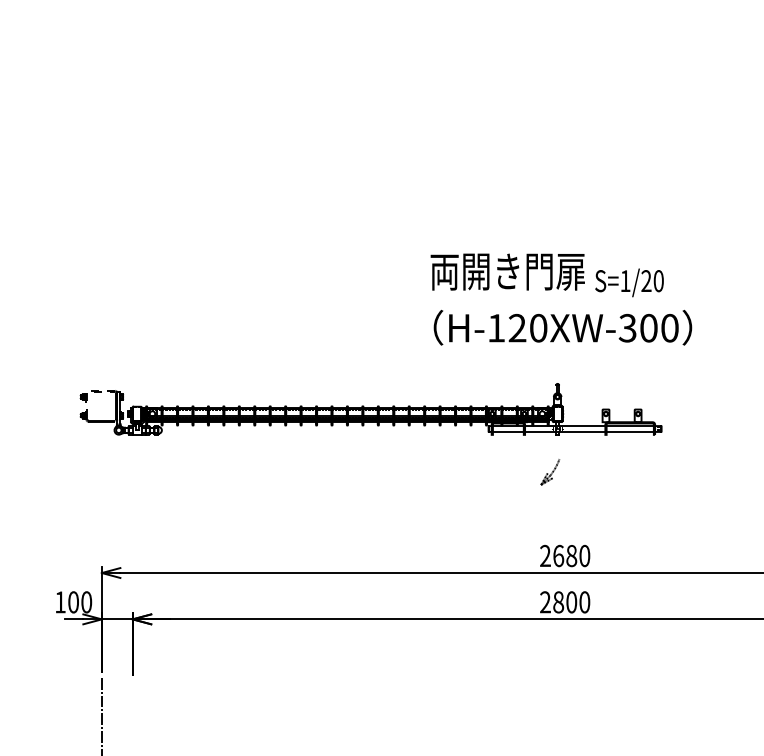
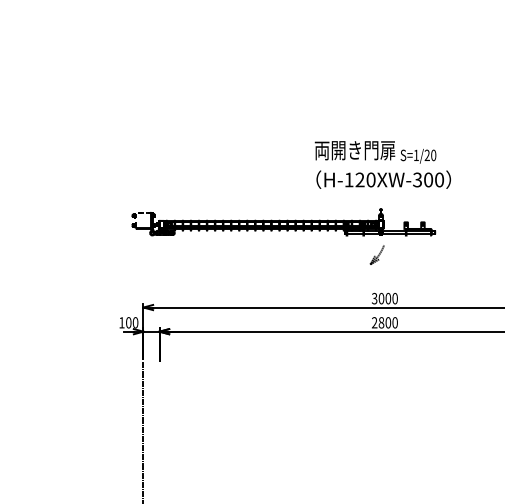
part: (549, 471) -> (376, 254), size x1.43
text: (558, 555) -> (381, 298), 2680 -> 3000

